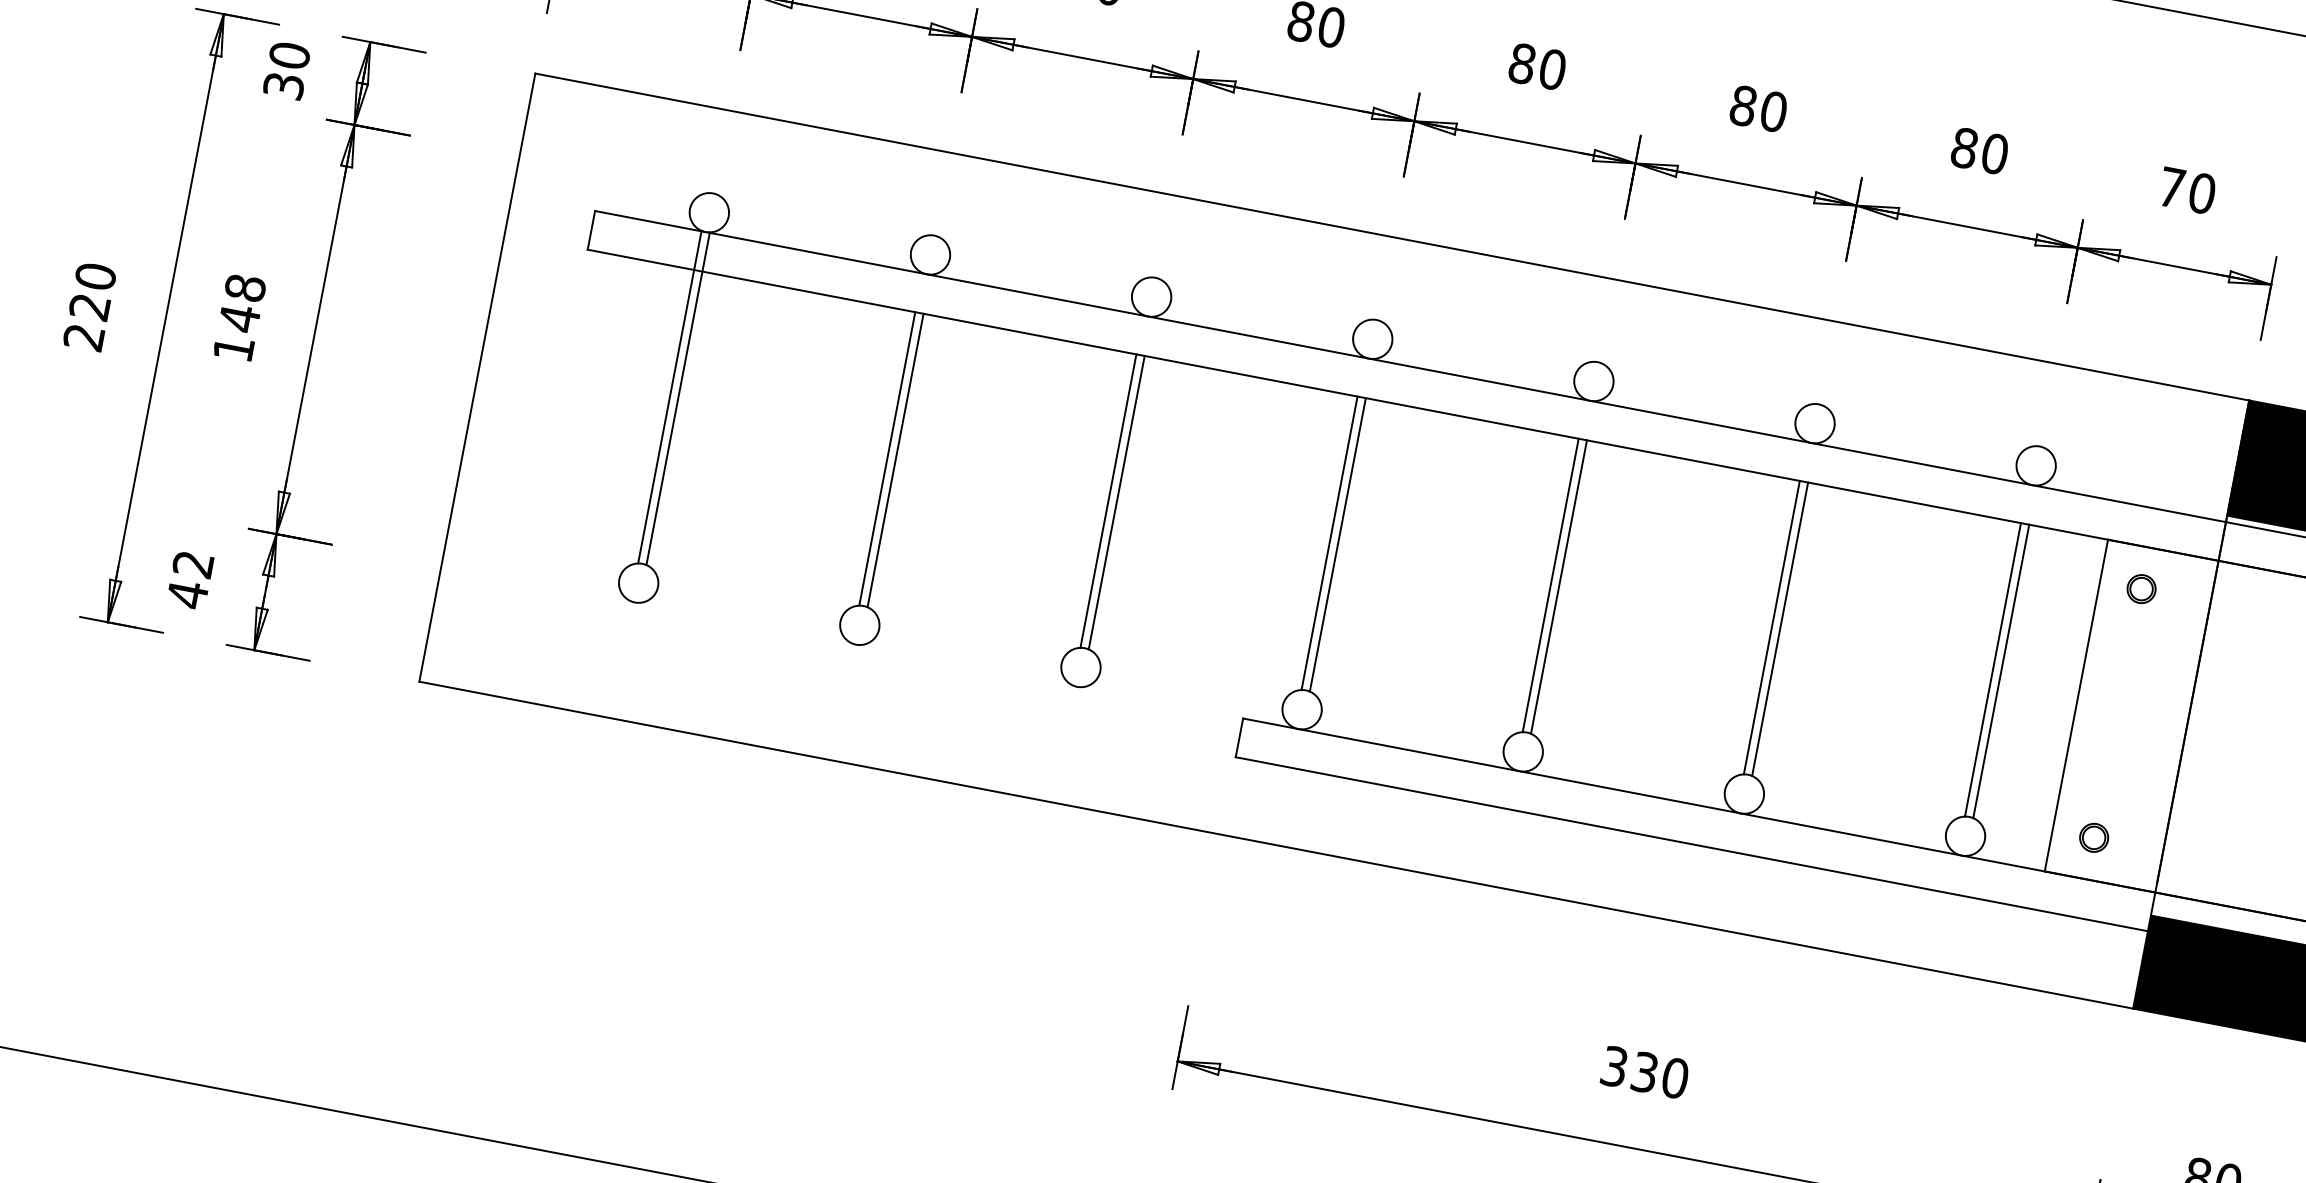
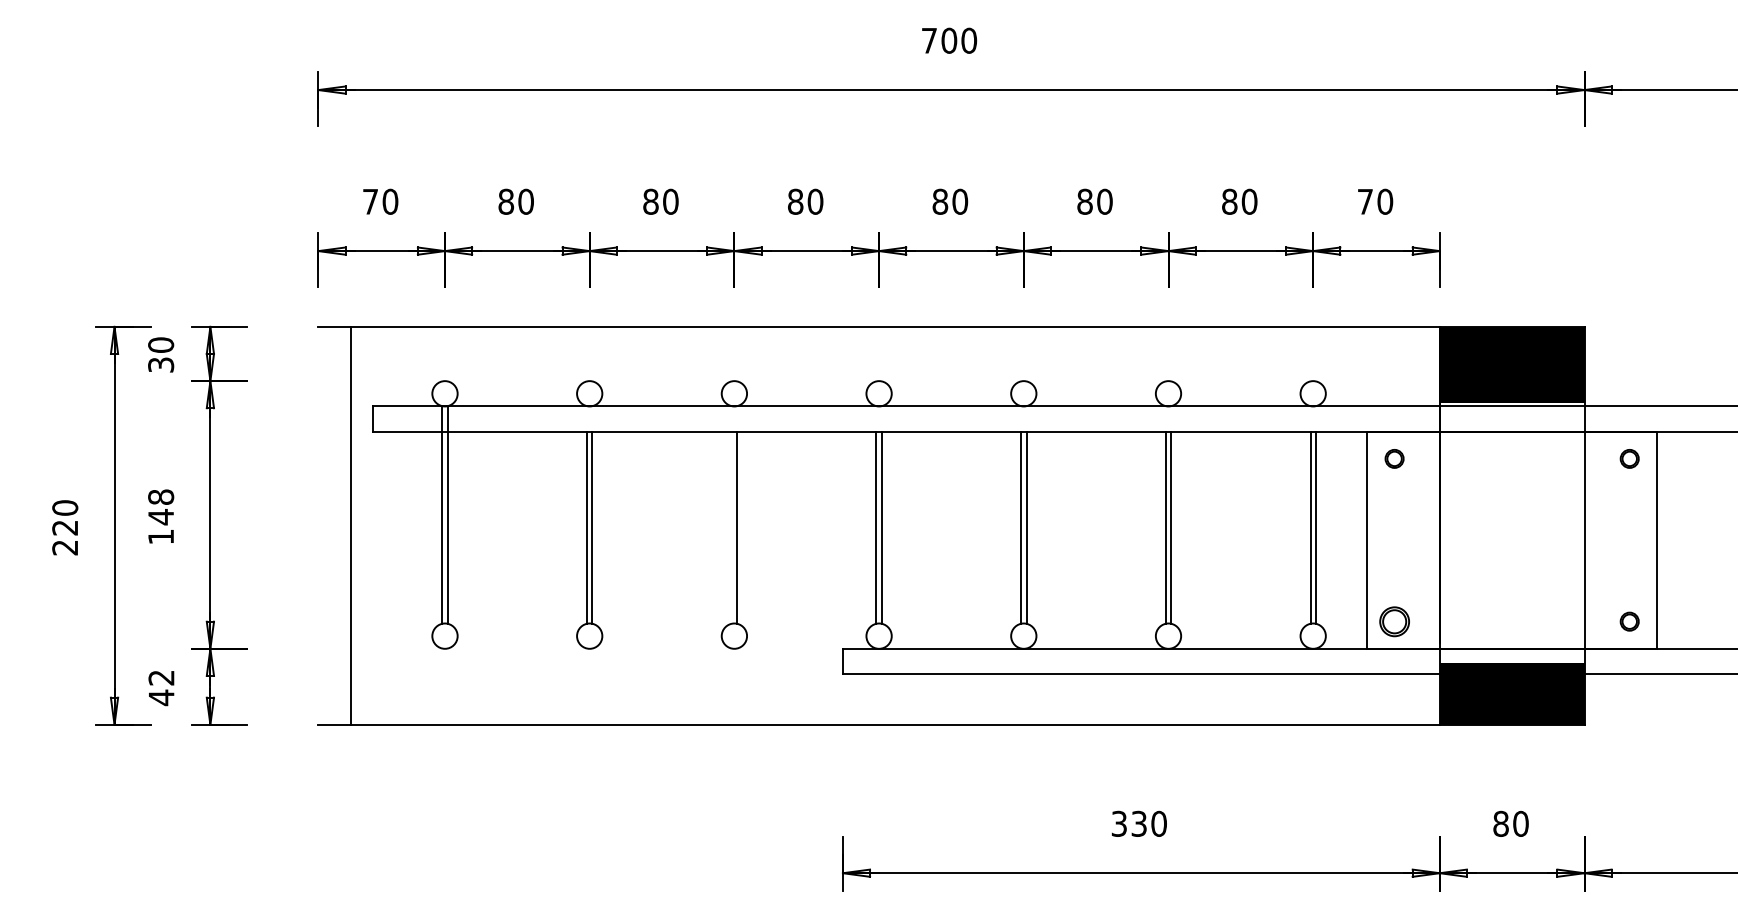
line: (477, 377) -> (351, 525), moved
line: (1108, 500) -> (731, 527), removed
part: (2094, 837) -> (1394, 621), size x1.6

